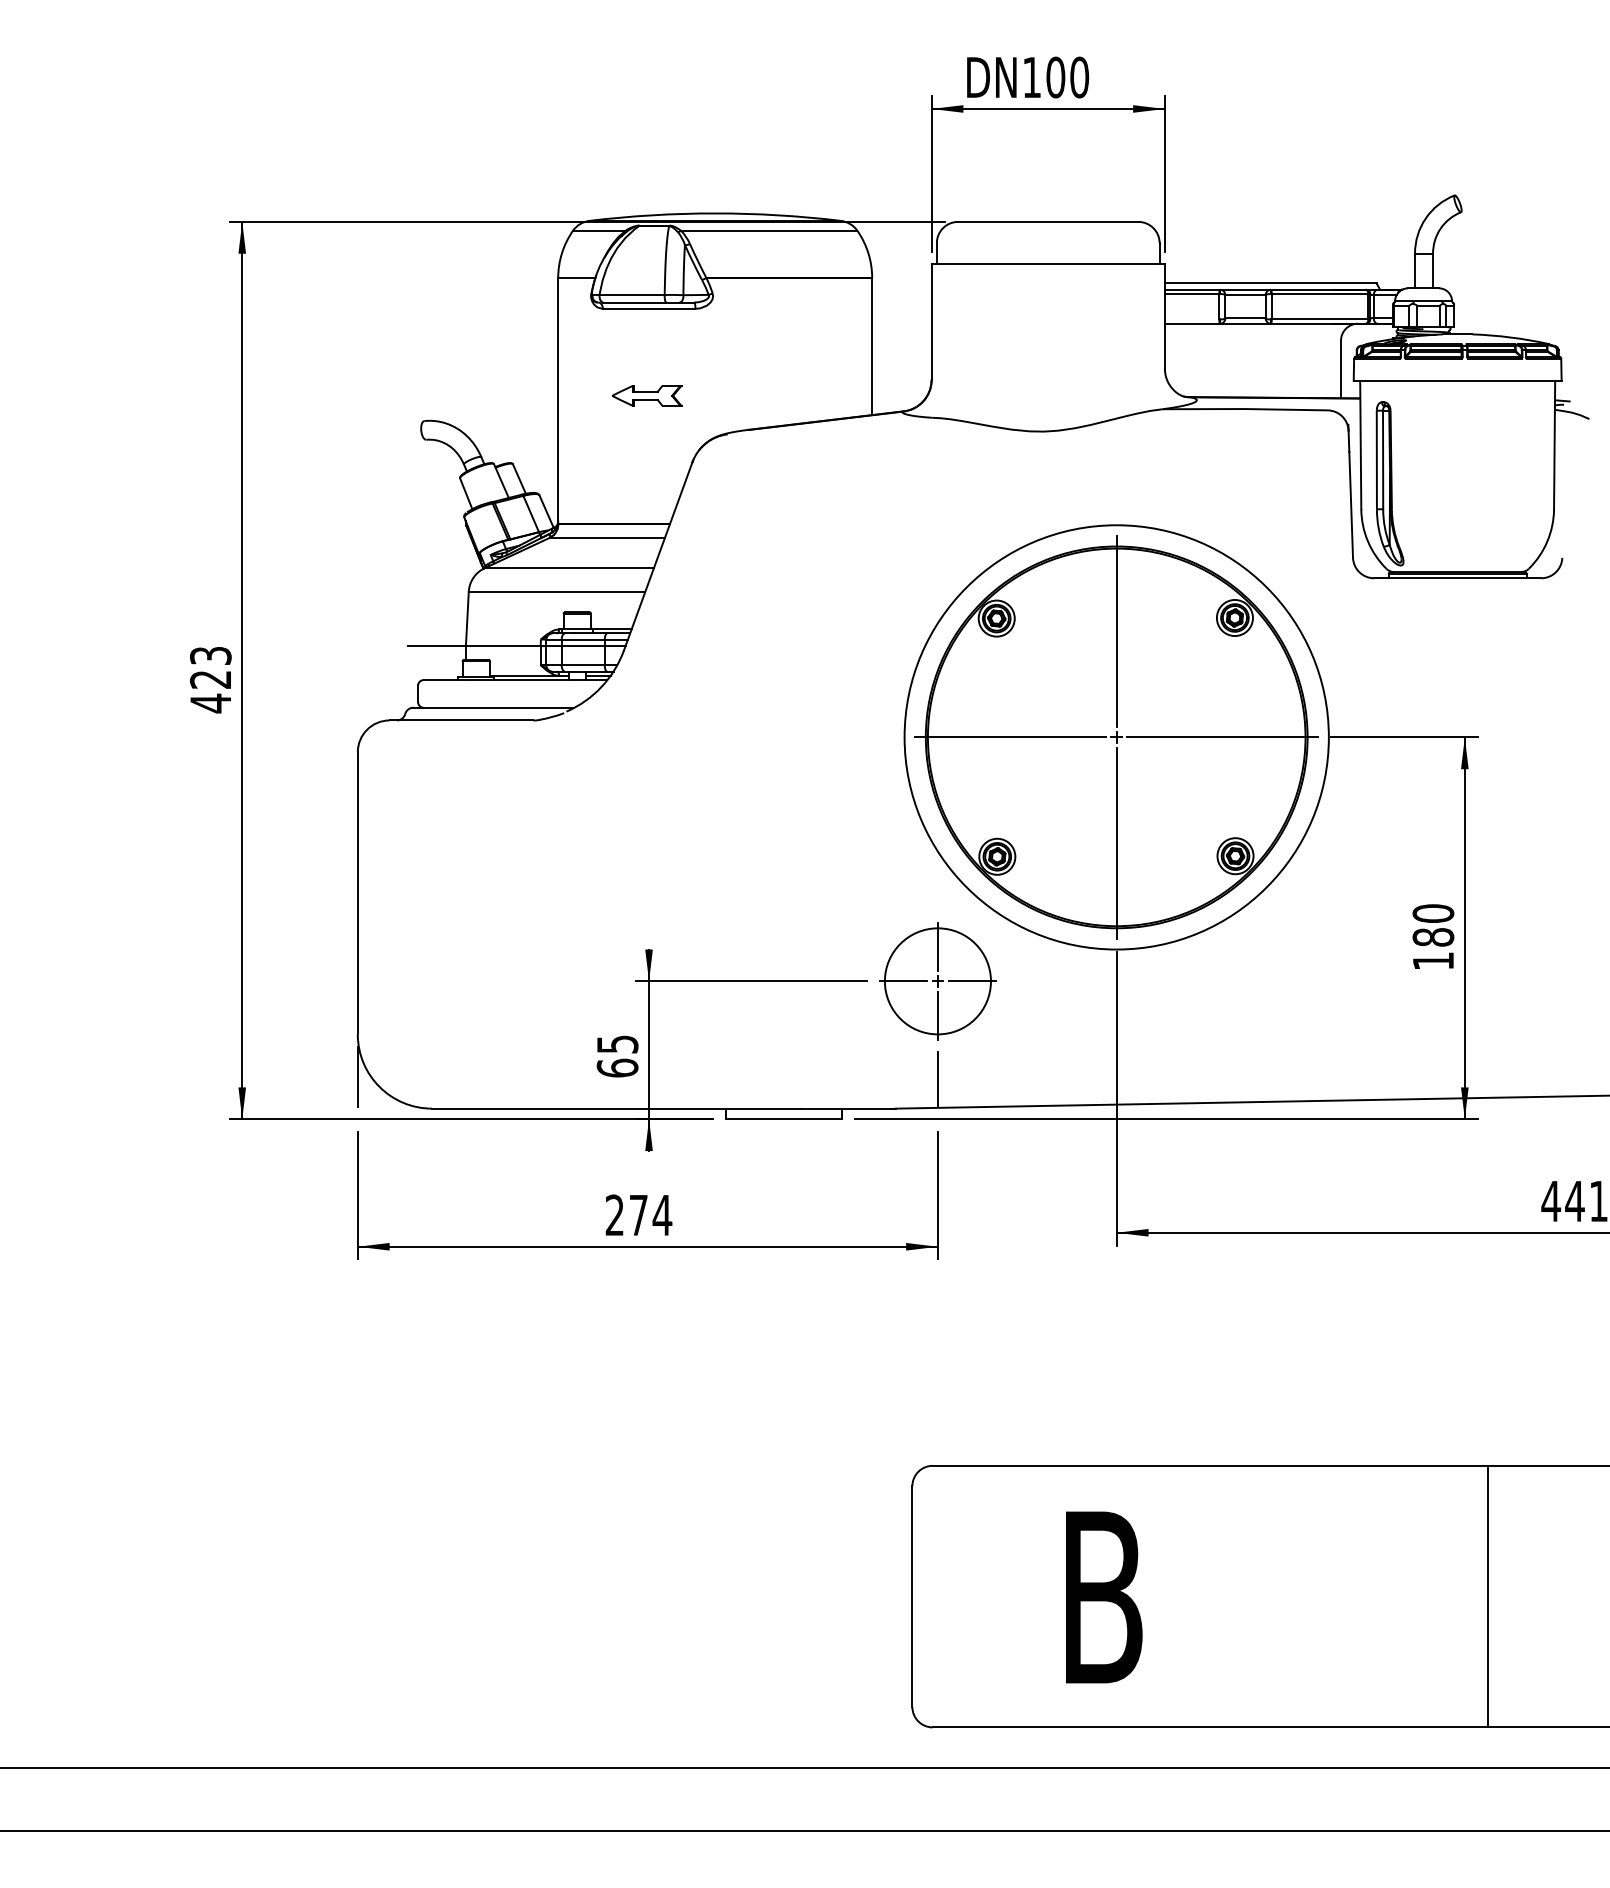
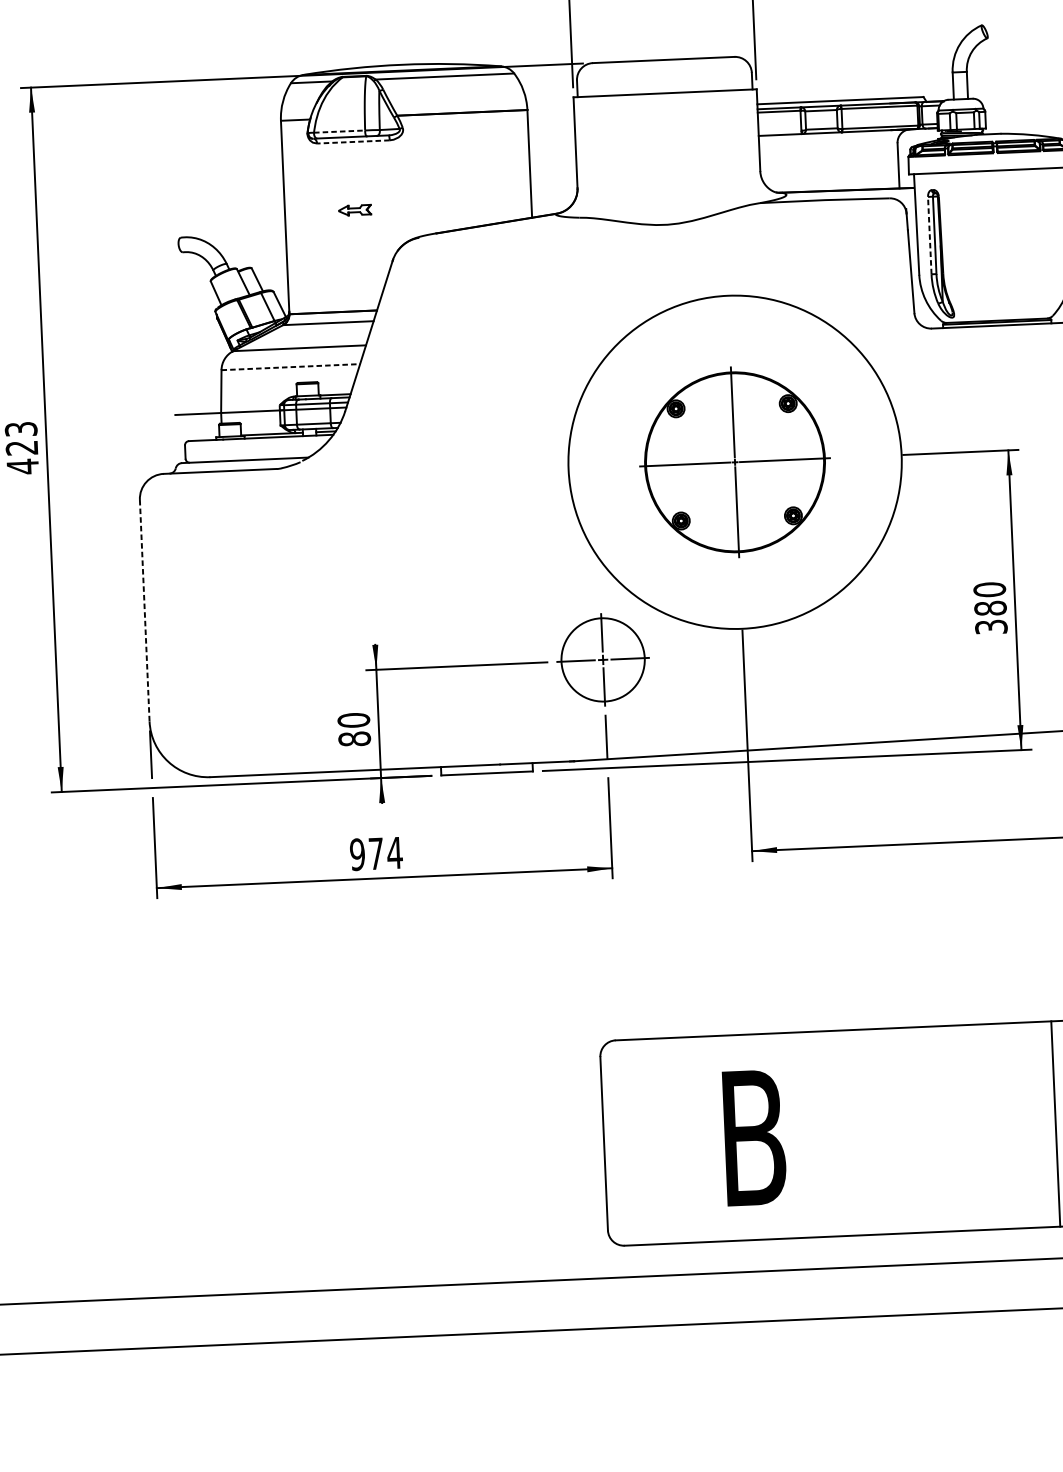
line: (632, 294) -> (339, 131), solid -> dashed
line: (648, 308) -> (352, 141), solid -> dashed
part: (647, 395) -> (355, 210), size x0.6
line: (1376, 460) -> (929, 236), solid -> dashed
line: (557, 591) -> (291, 366), solid -> dashed
part: (1116, 737) -> (734, 462), size x0.6
line: (357, 893) -> (144, 610), solid -> dashed
text: (1433, 961) -> (991, 627), 180 -> 380
text: (617, 1056) -> (354, 729), 65 -> 80
text: (614, 1215) -> (357, 854), 274 -> 974

